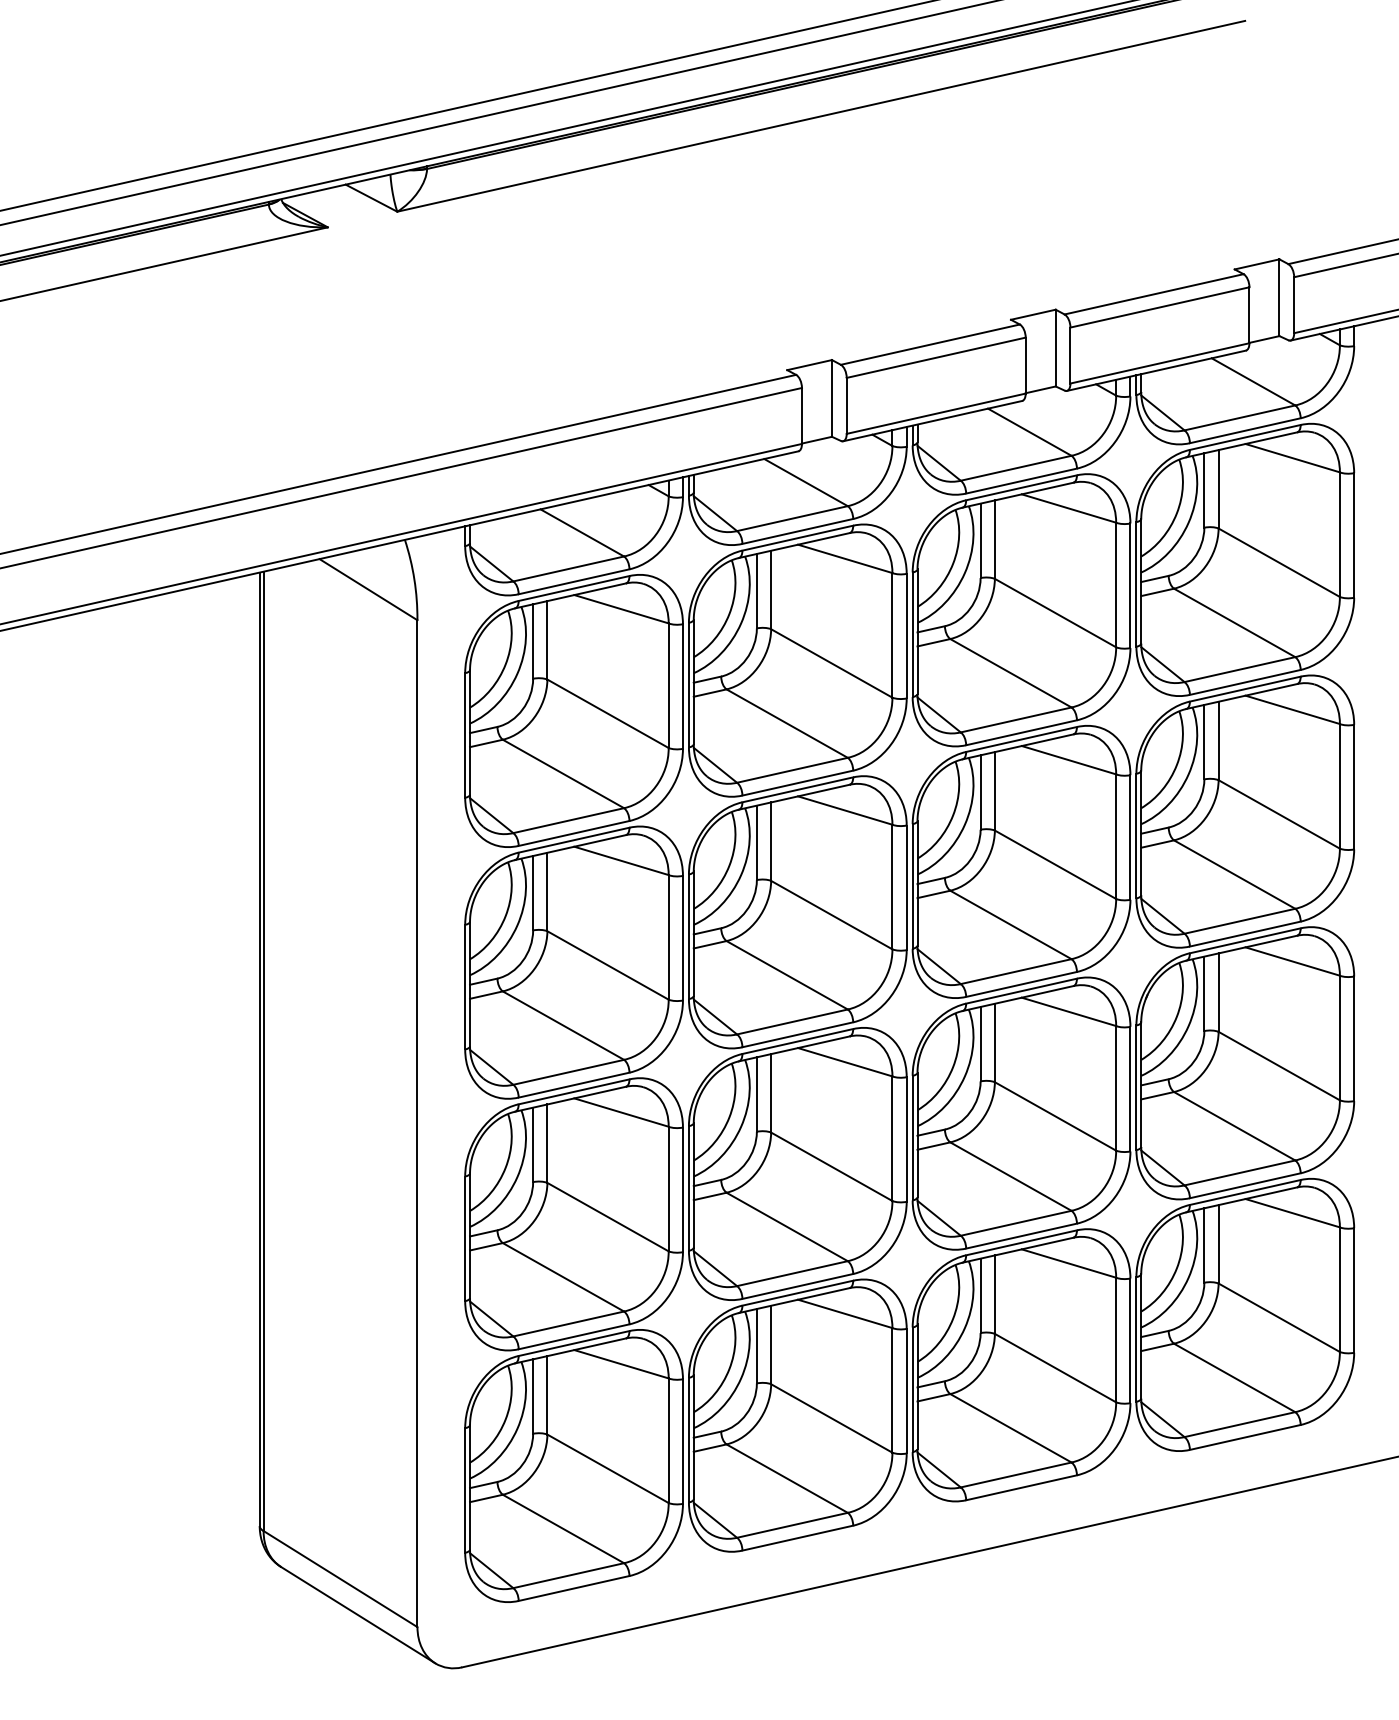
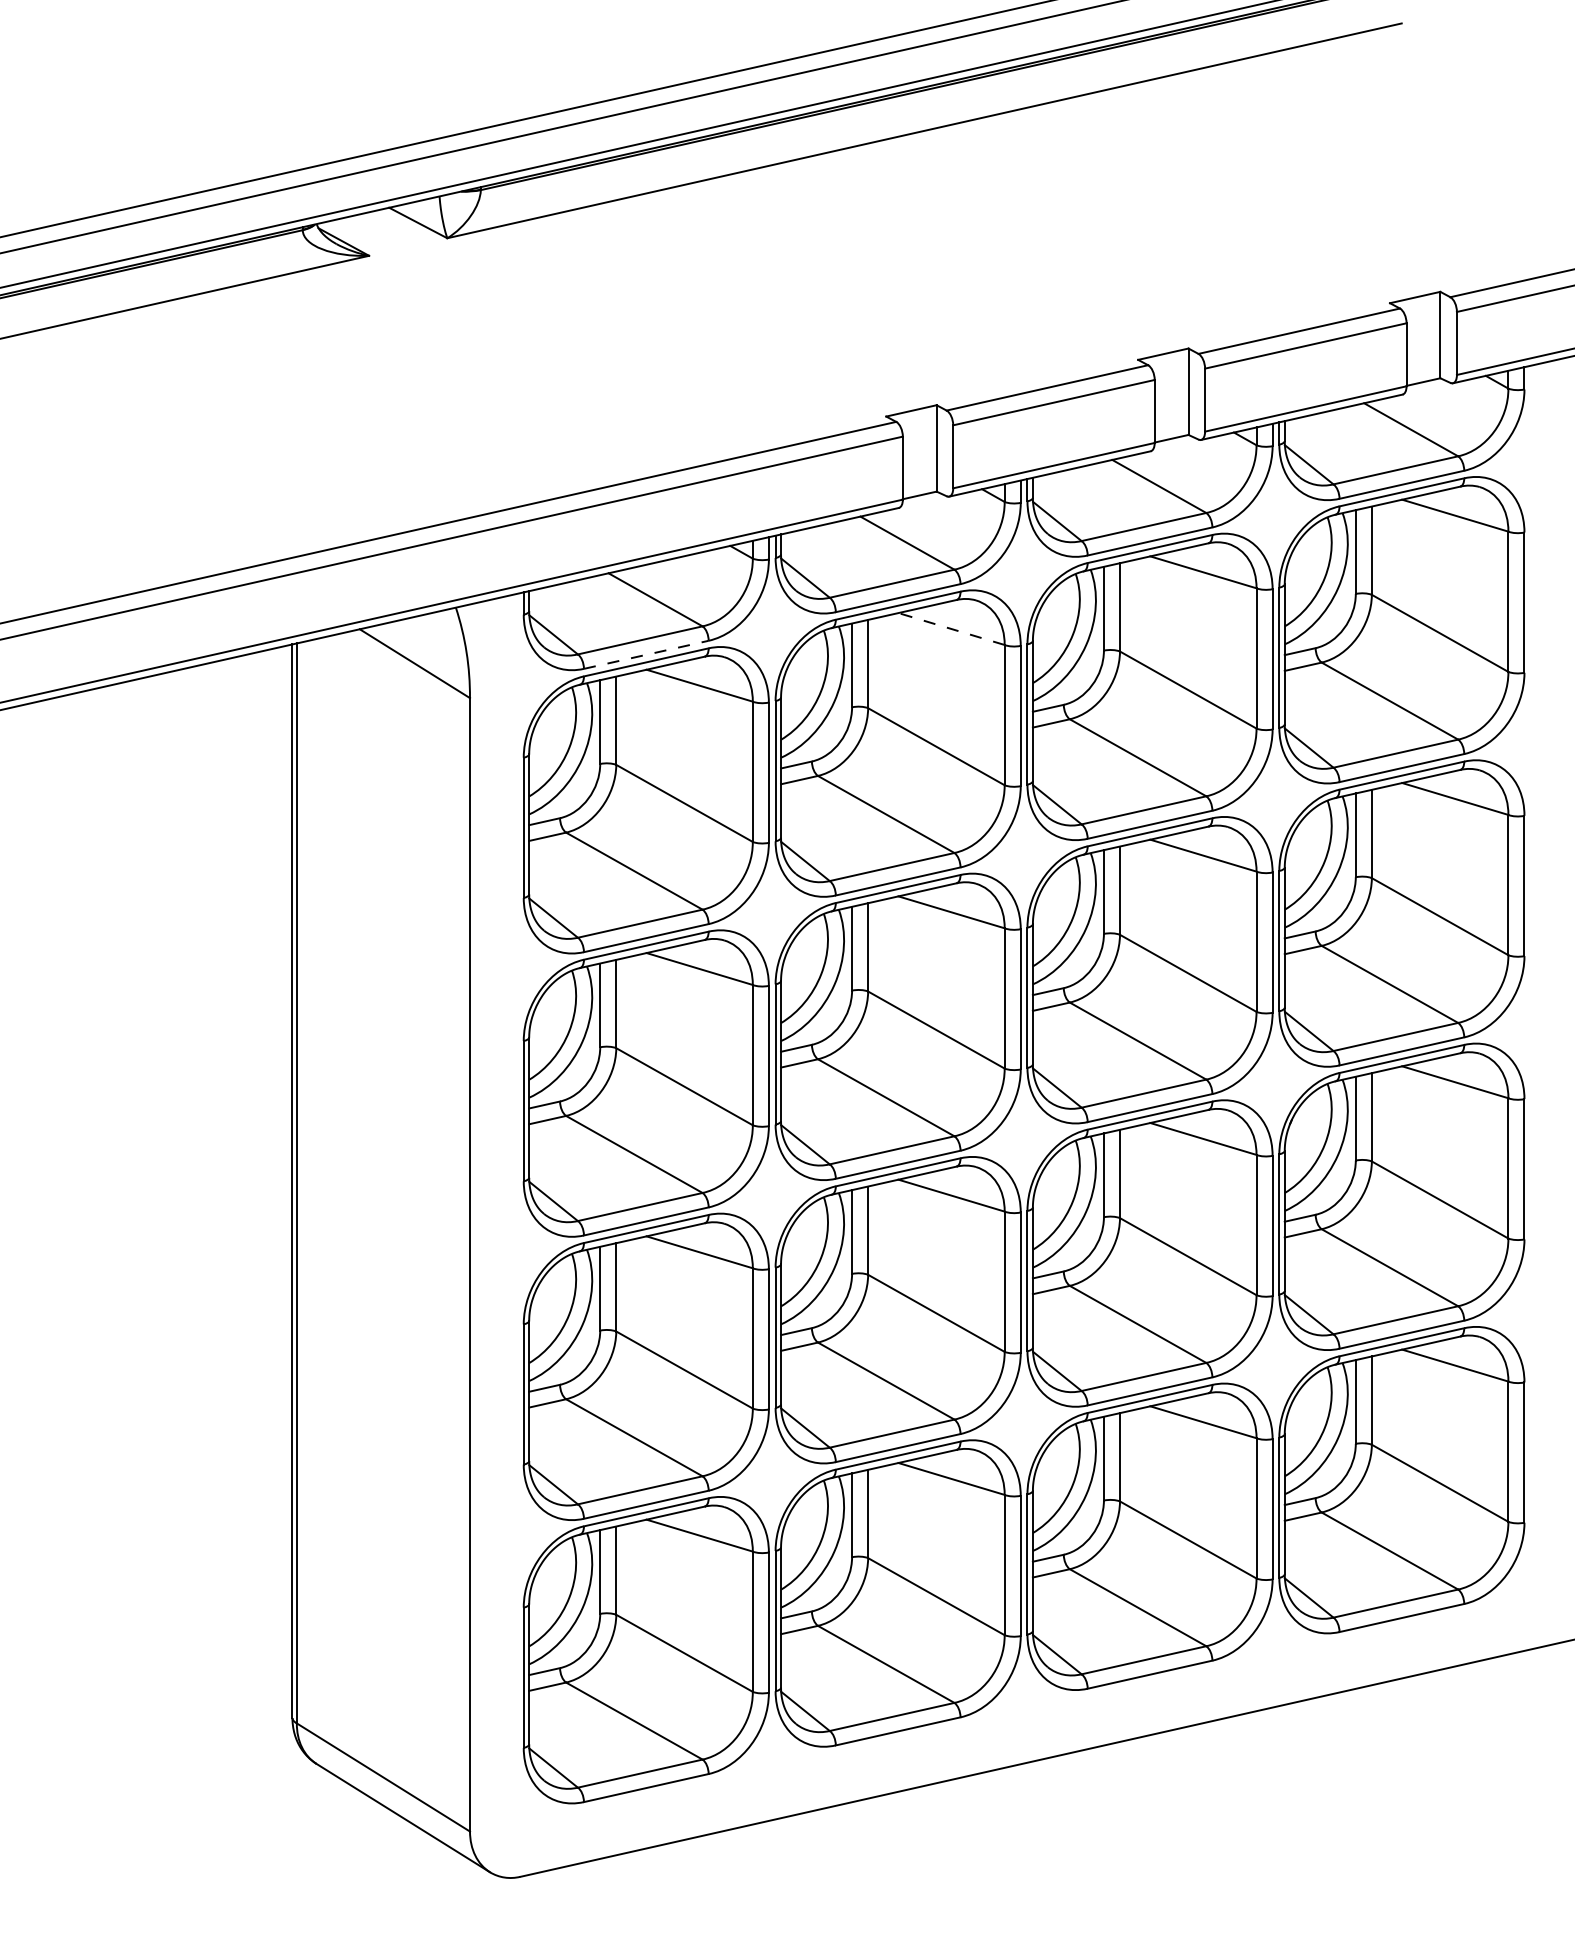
line: (844, 558) -> (950, 628), solid -> dashed
line: (574, 581) -> (646, 654), solid -> dashed

